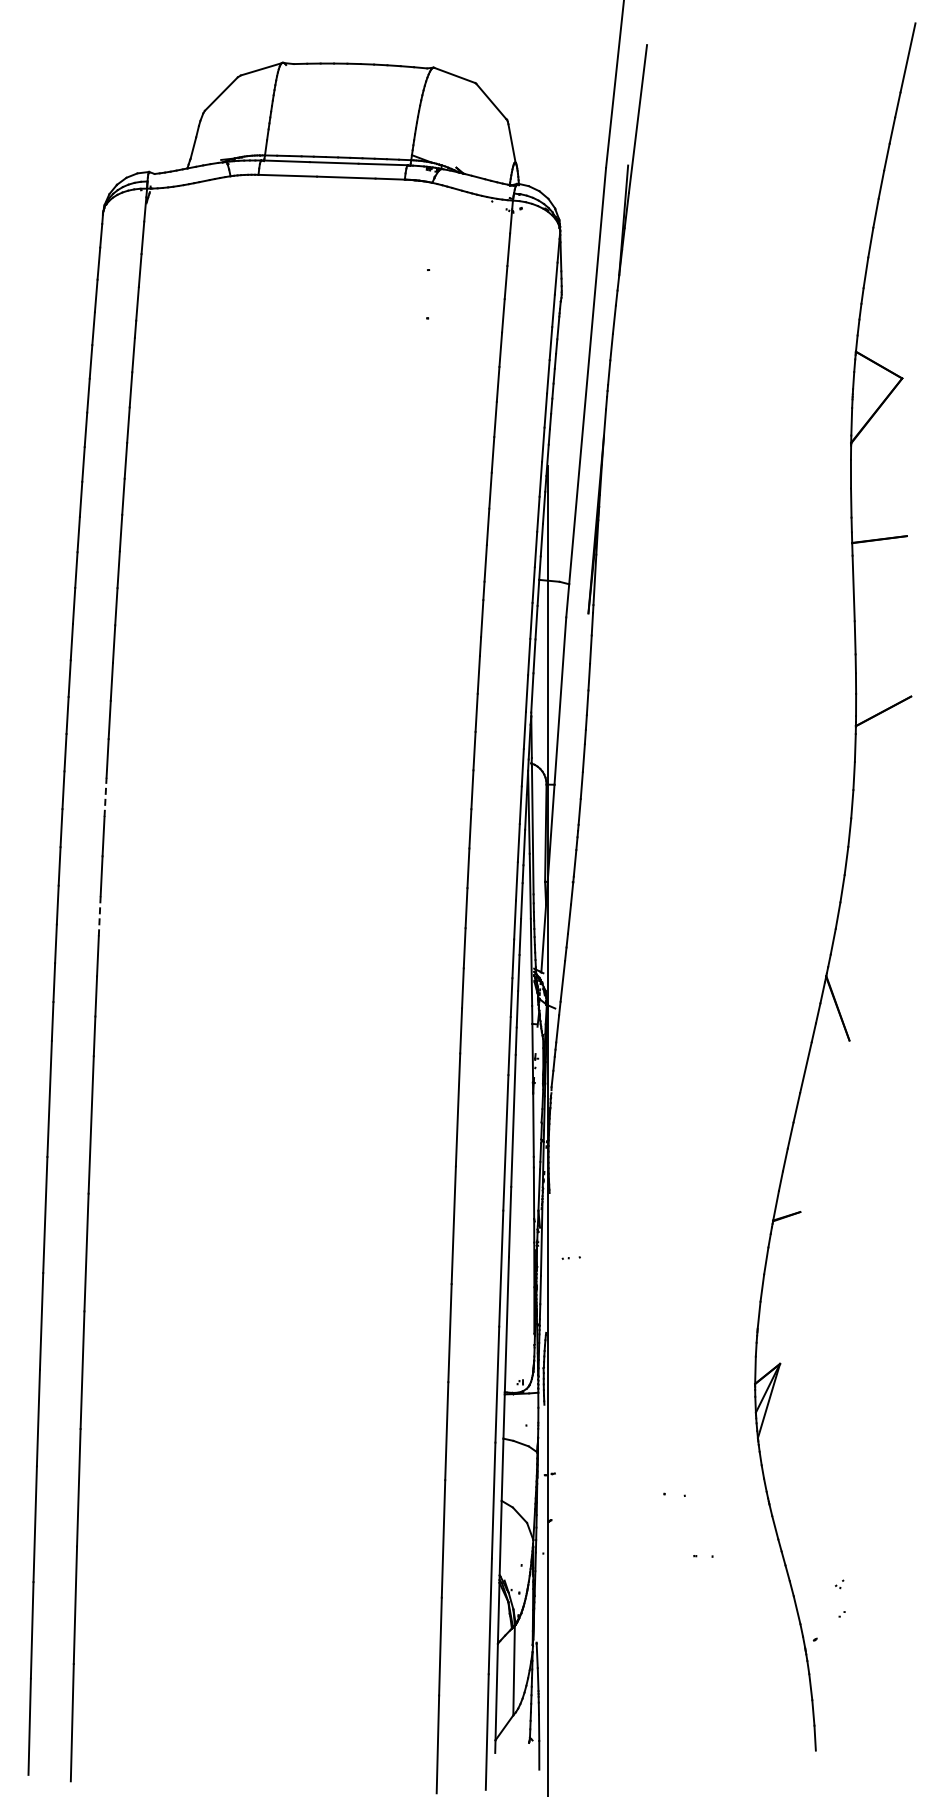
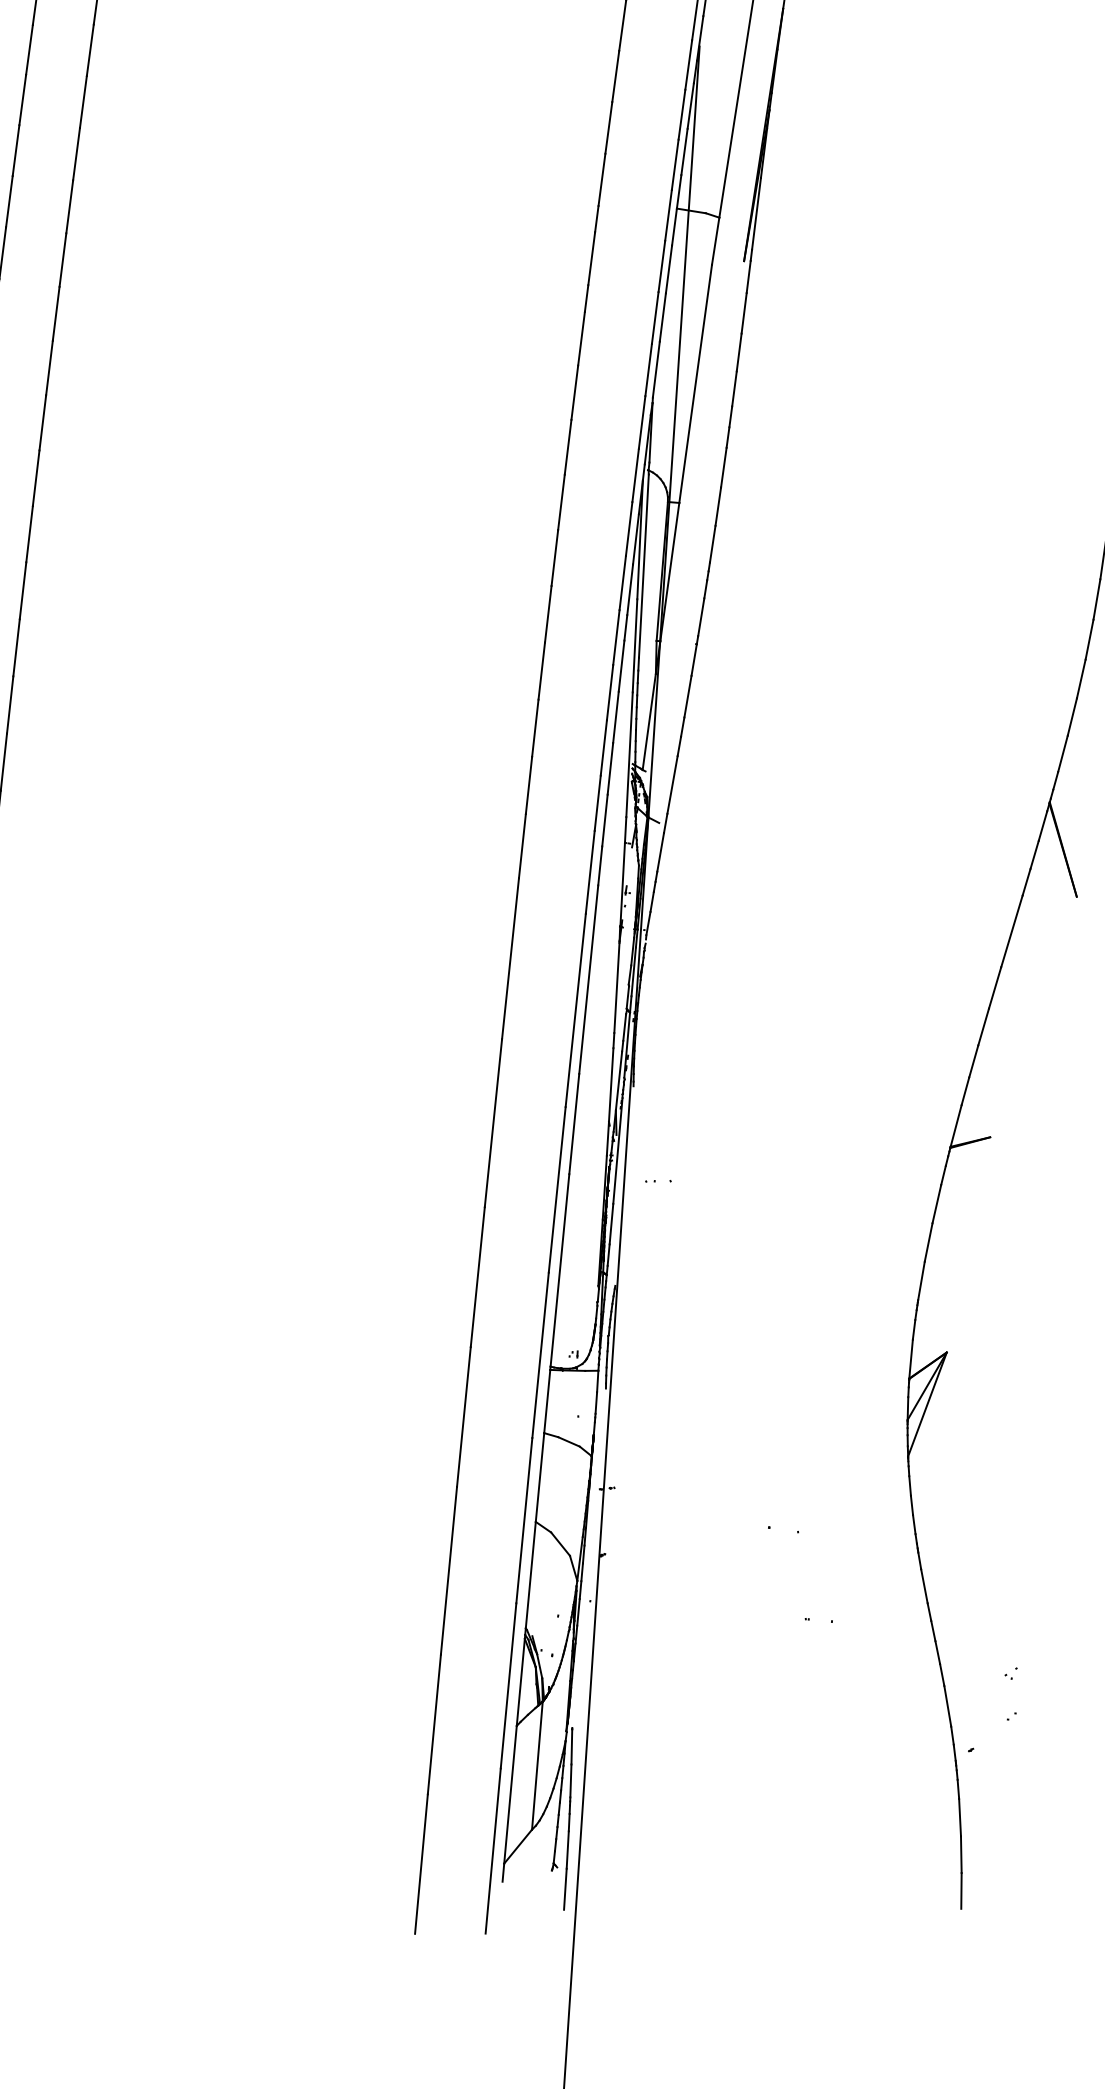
line: (105, 797) -> (36, 478), dashed -> solid
line: (99, 915) -> (16, 646), dashed -> solid

